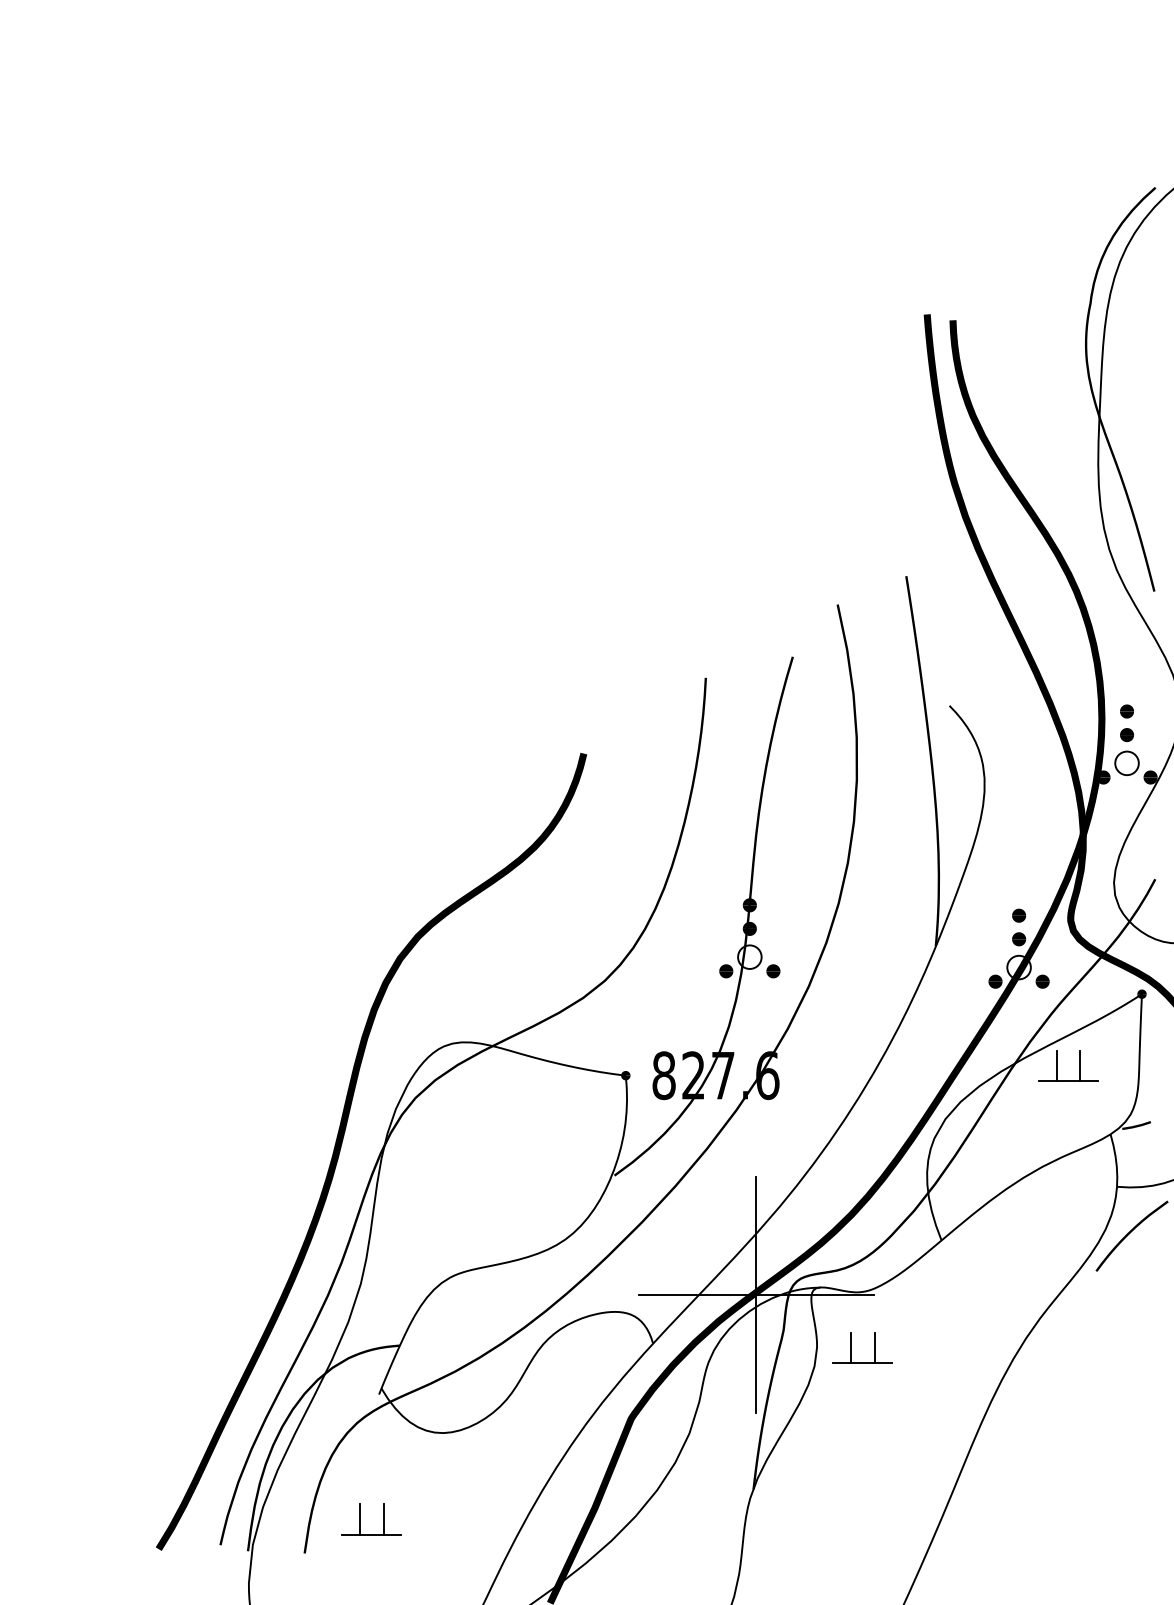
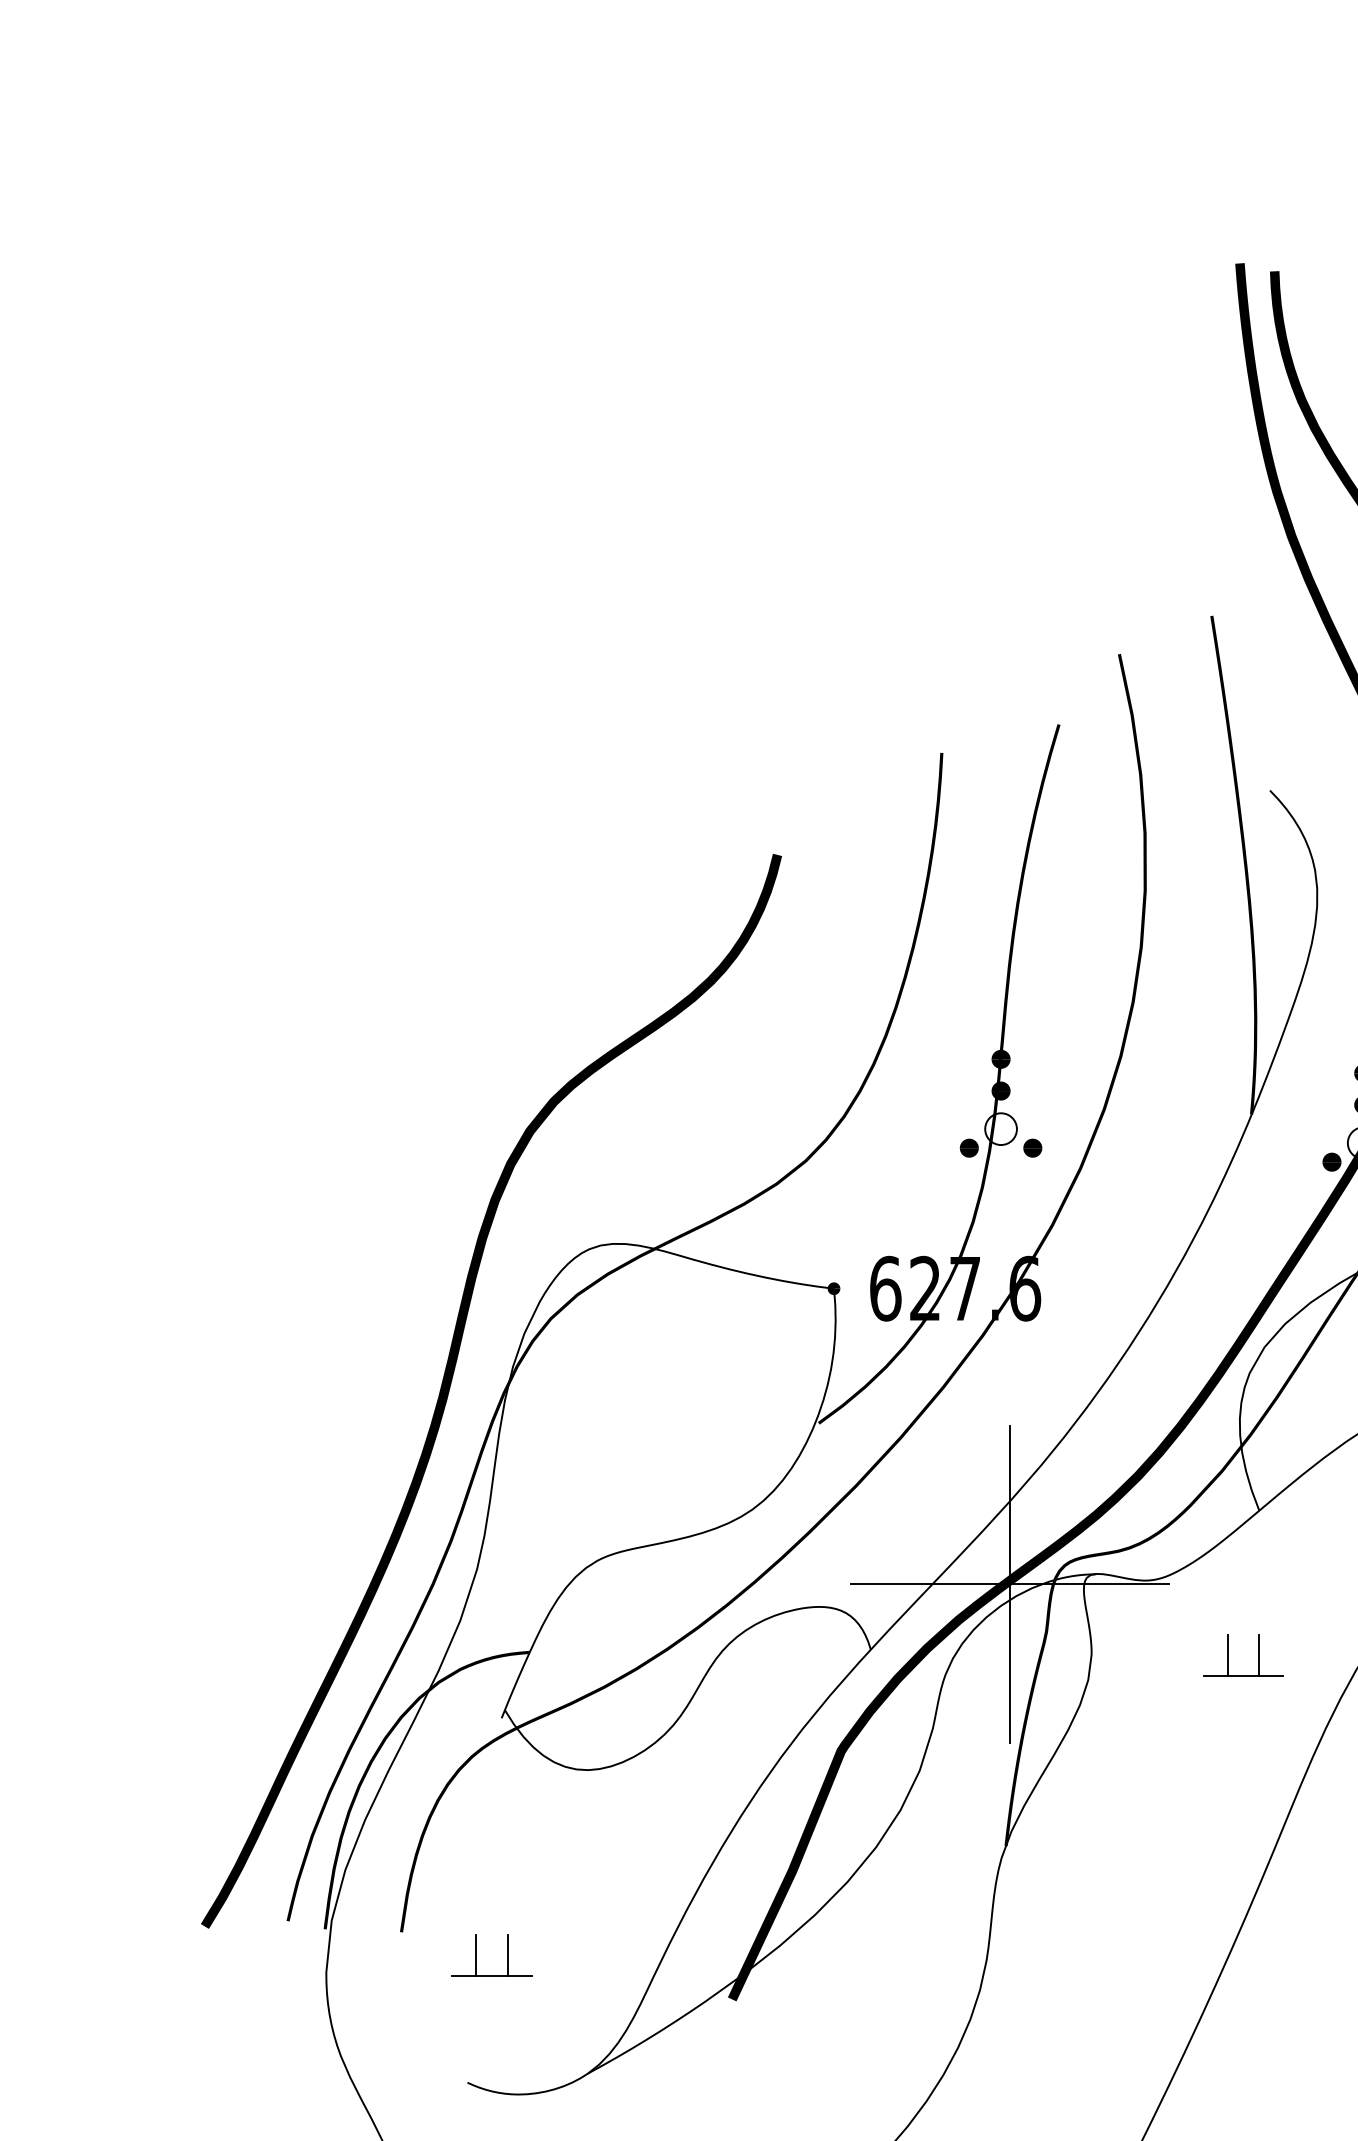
text: (663, 1075) -> (884, 1288), 827.6 -> 627.6
part: (851, 1347) -> (1228, 1654), moved
part: (360, 1519) -> (476, 1955), moved

